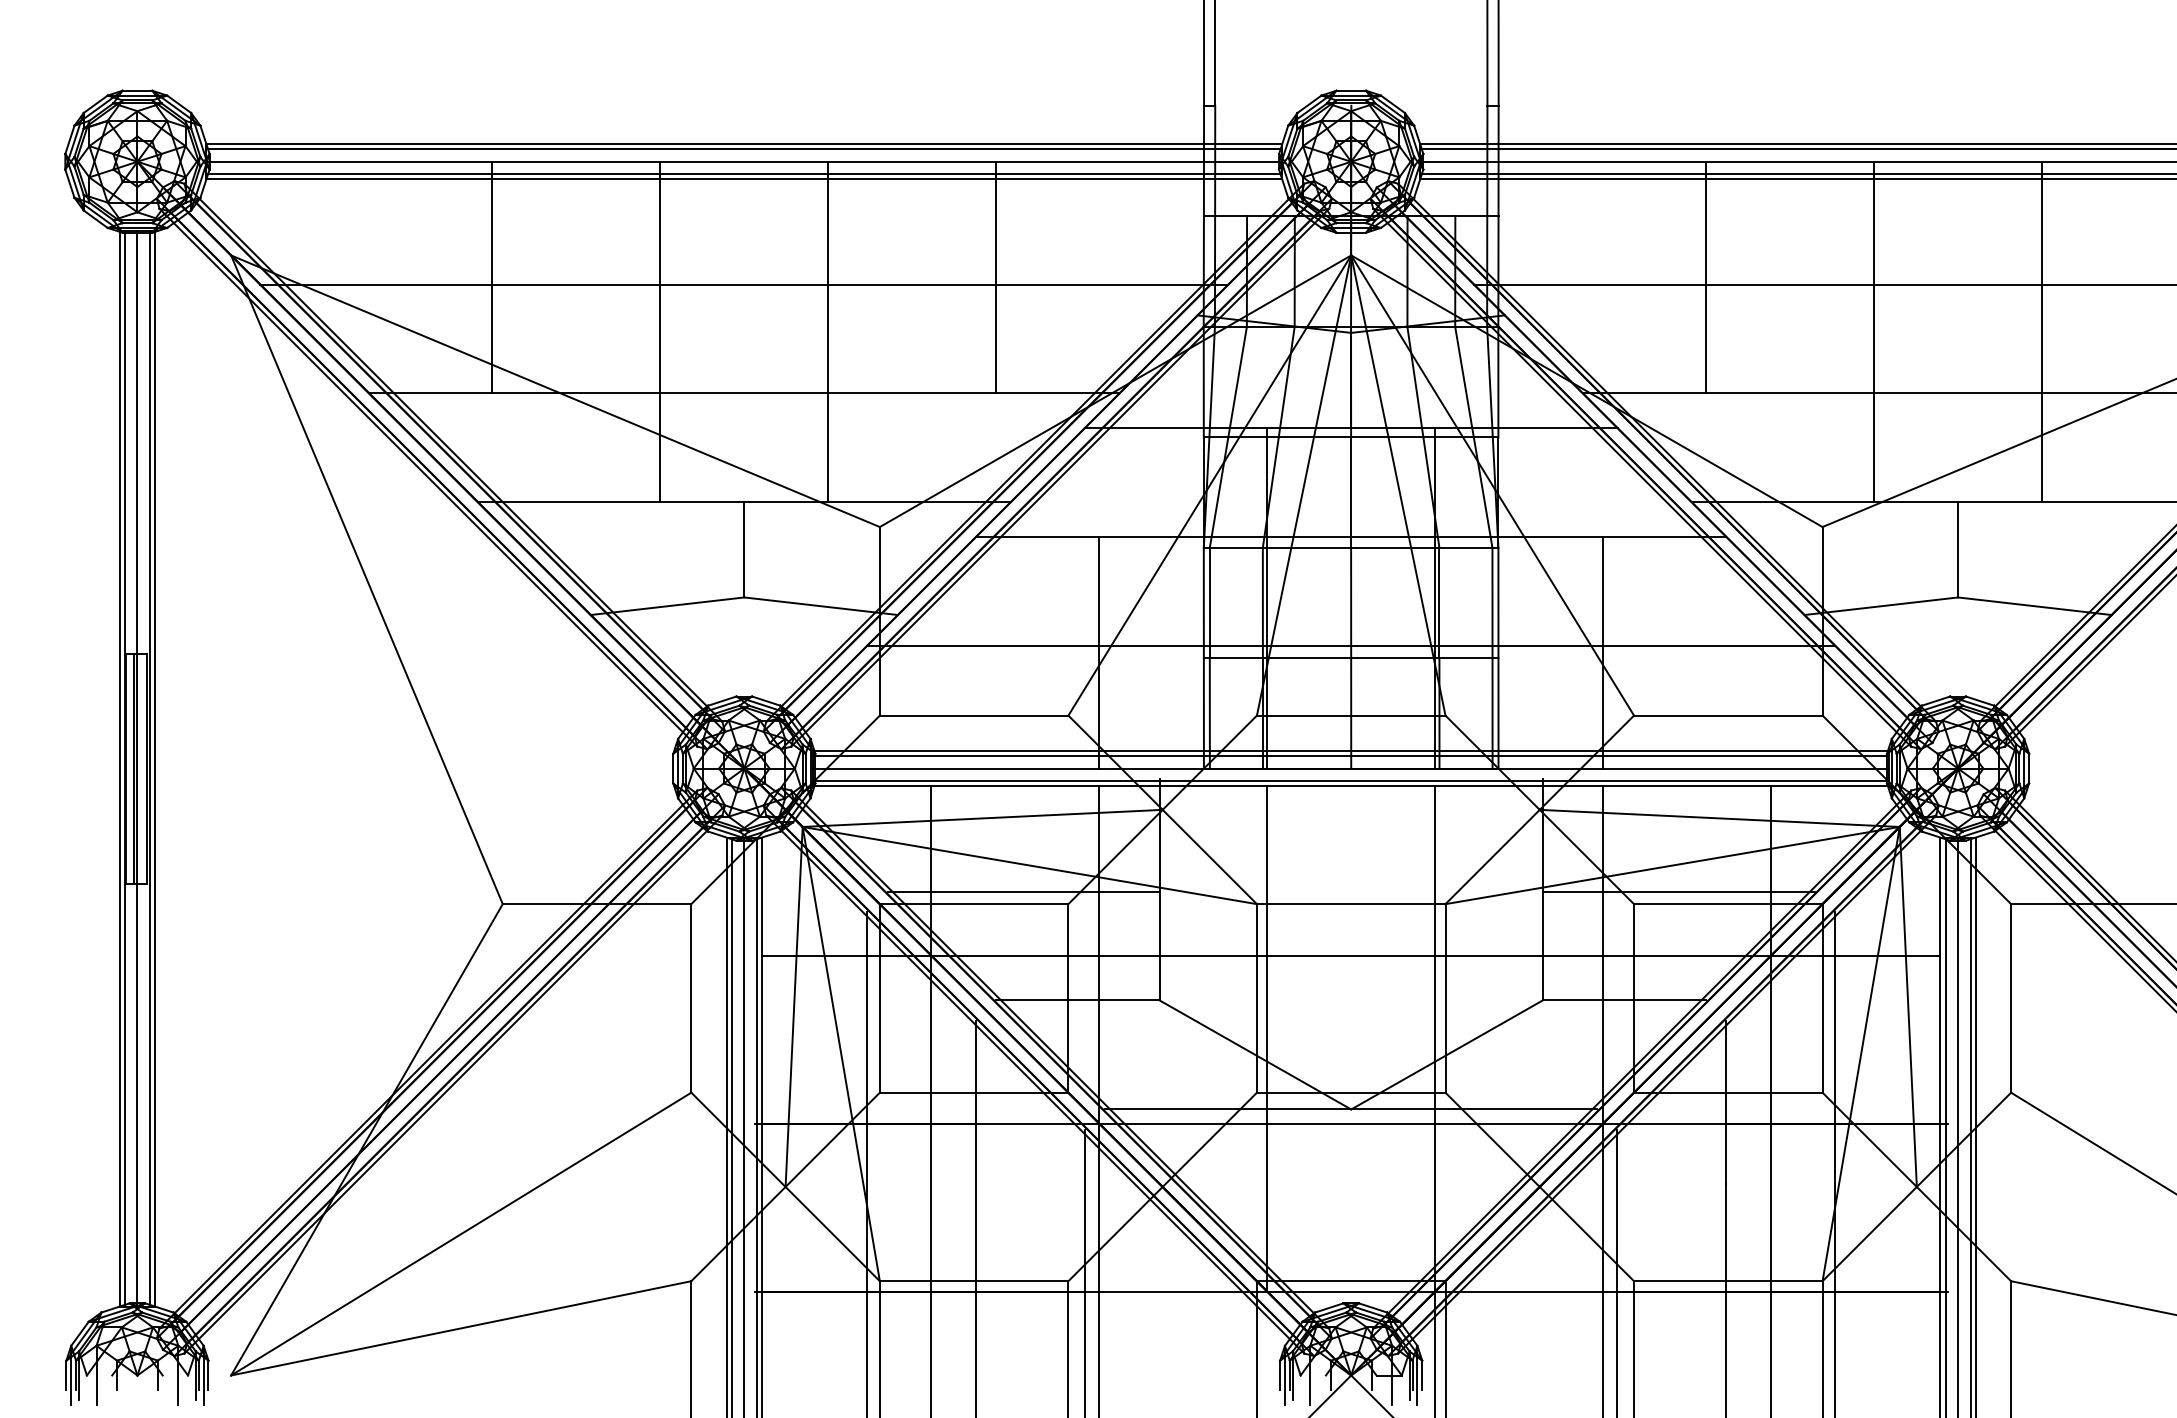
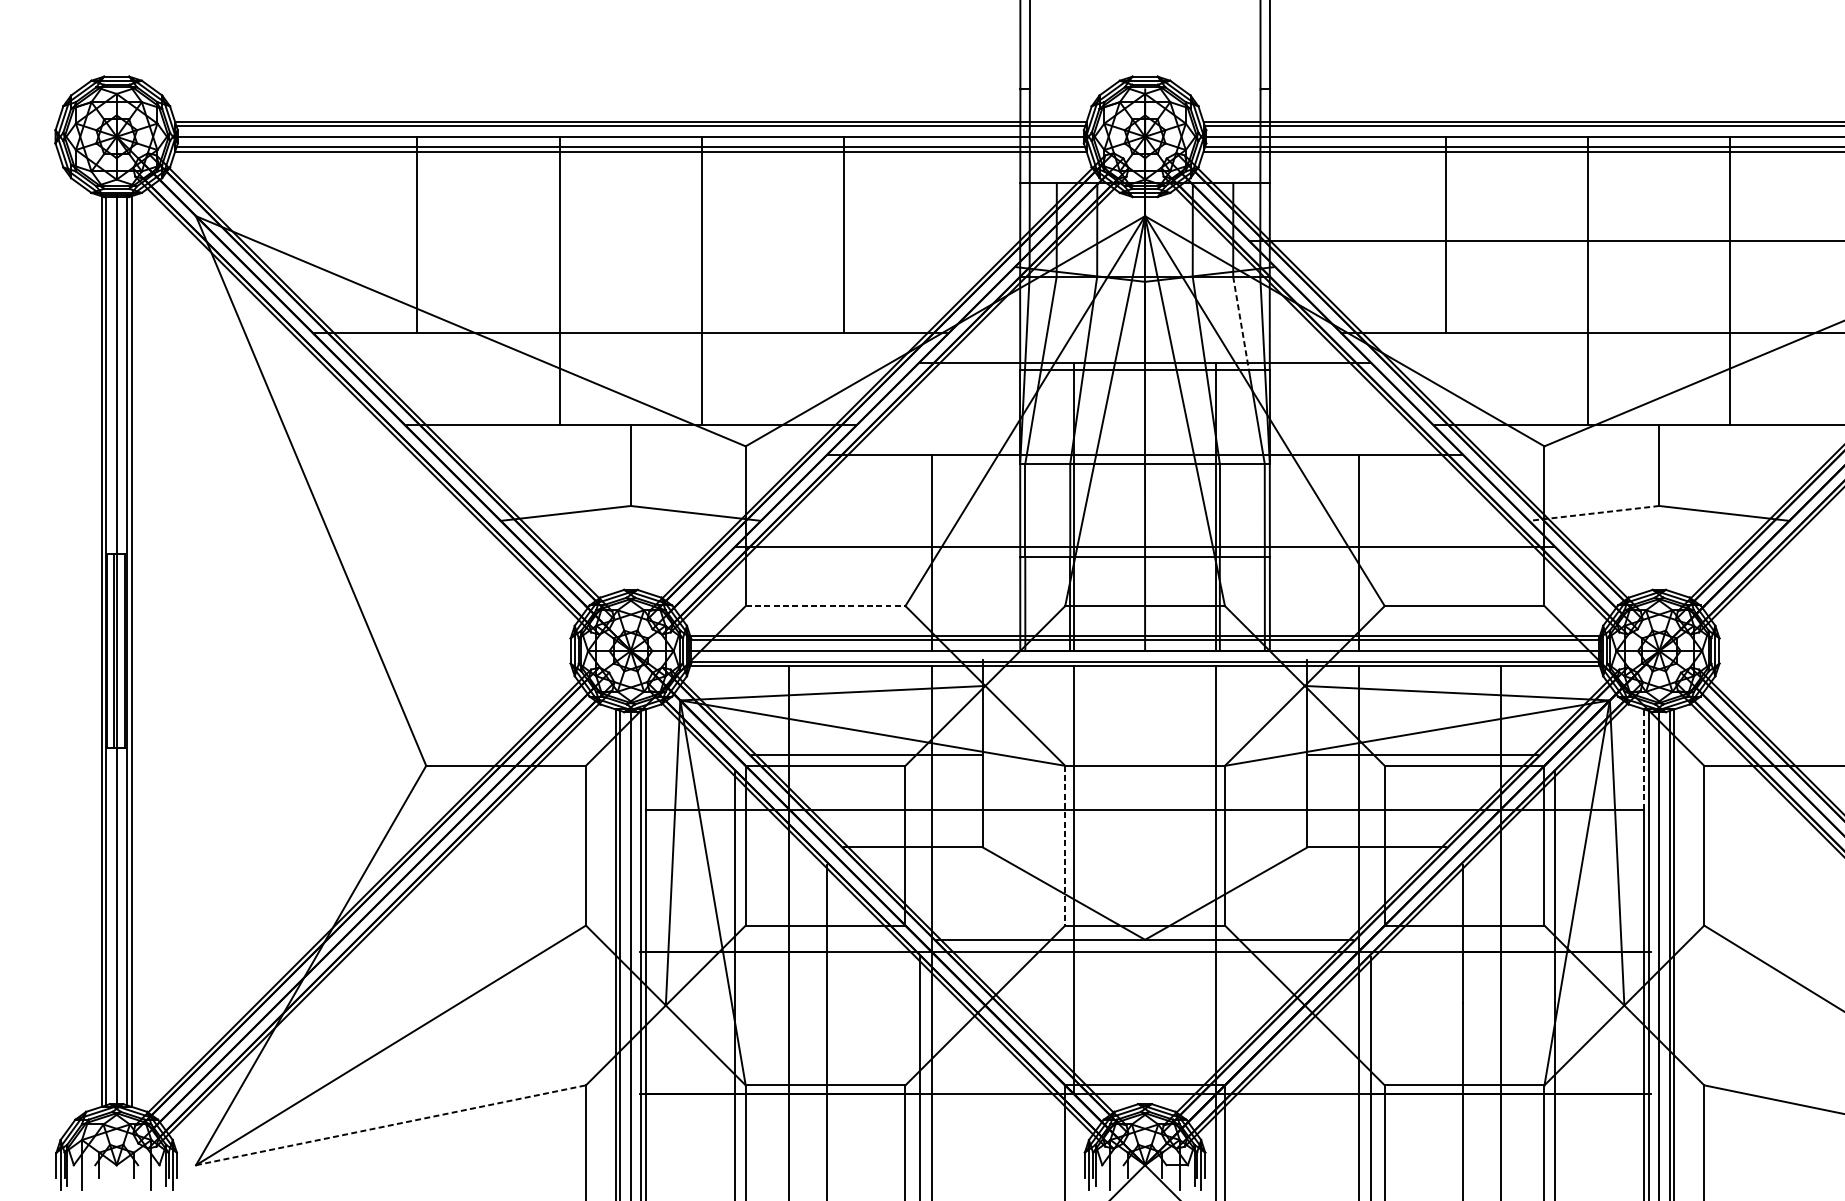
line: (744, 284) -> (631, 240), removed
line: (1464, 382) -> (1241, 323), solid -> dashed
line: (1880, 606) -> (1593, 513), solid -> dashed
line: (974, 715) -> (825, 606), solid -> dashed
line: (1940, 896) -> (1644, 759), solid -> dashed
line: (1256, 998) -> (1064, 845), solid -> dashed
line: (461, 1328) -> (391, 1125), solid -> dashed

